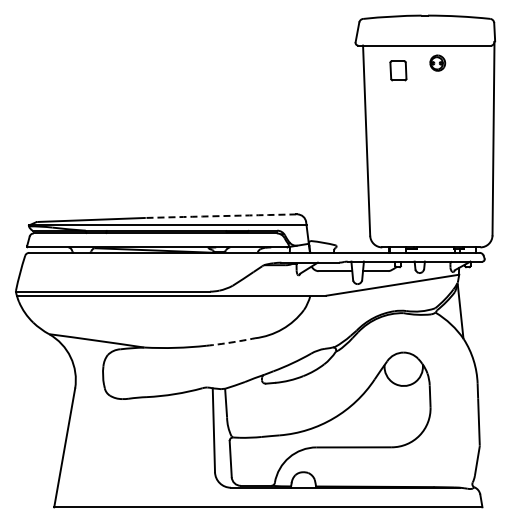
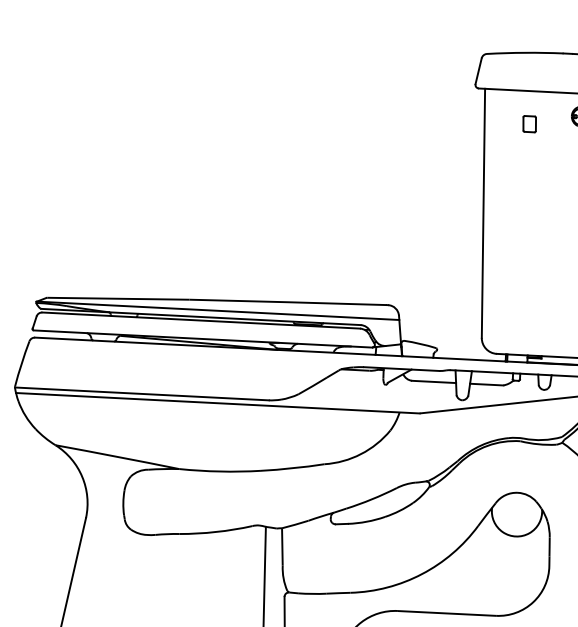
part: (398, 70) -> (529, 123), size x0.62
arc: (221, 216) -> (288, 302), dashed -> solid
arc: (231, 342) -> (293, 468), dashed -> solid

